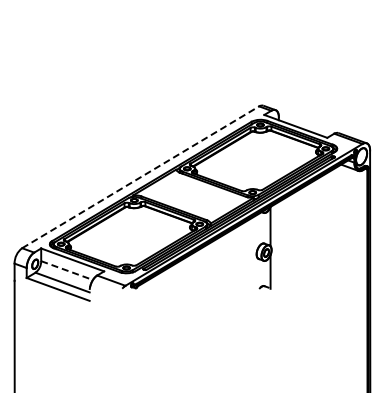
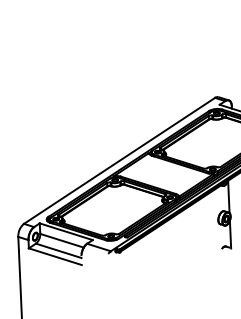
line: (141, 177) -> (120, 161), dashed -> solid
line: (67, 270) -> (62, 240), dashed -> solid

